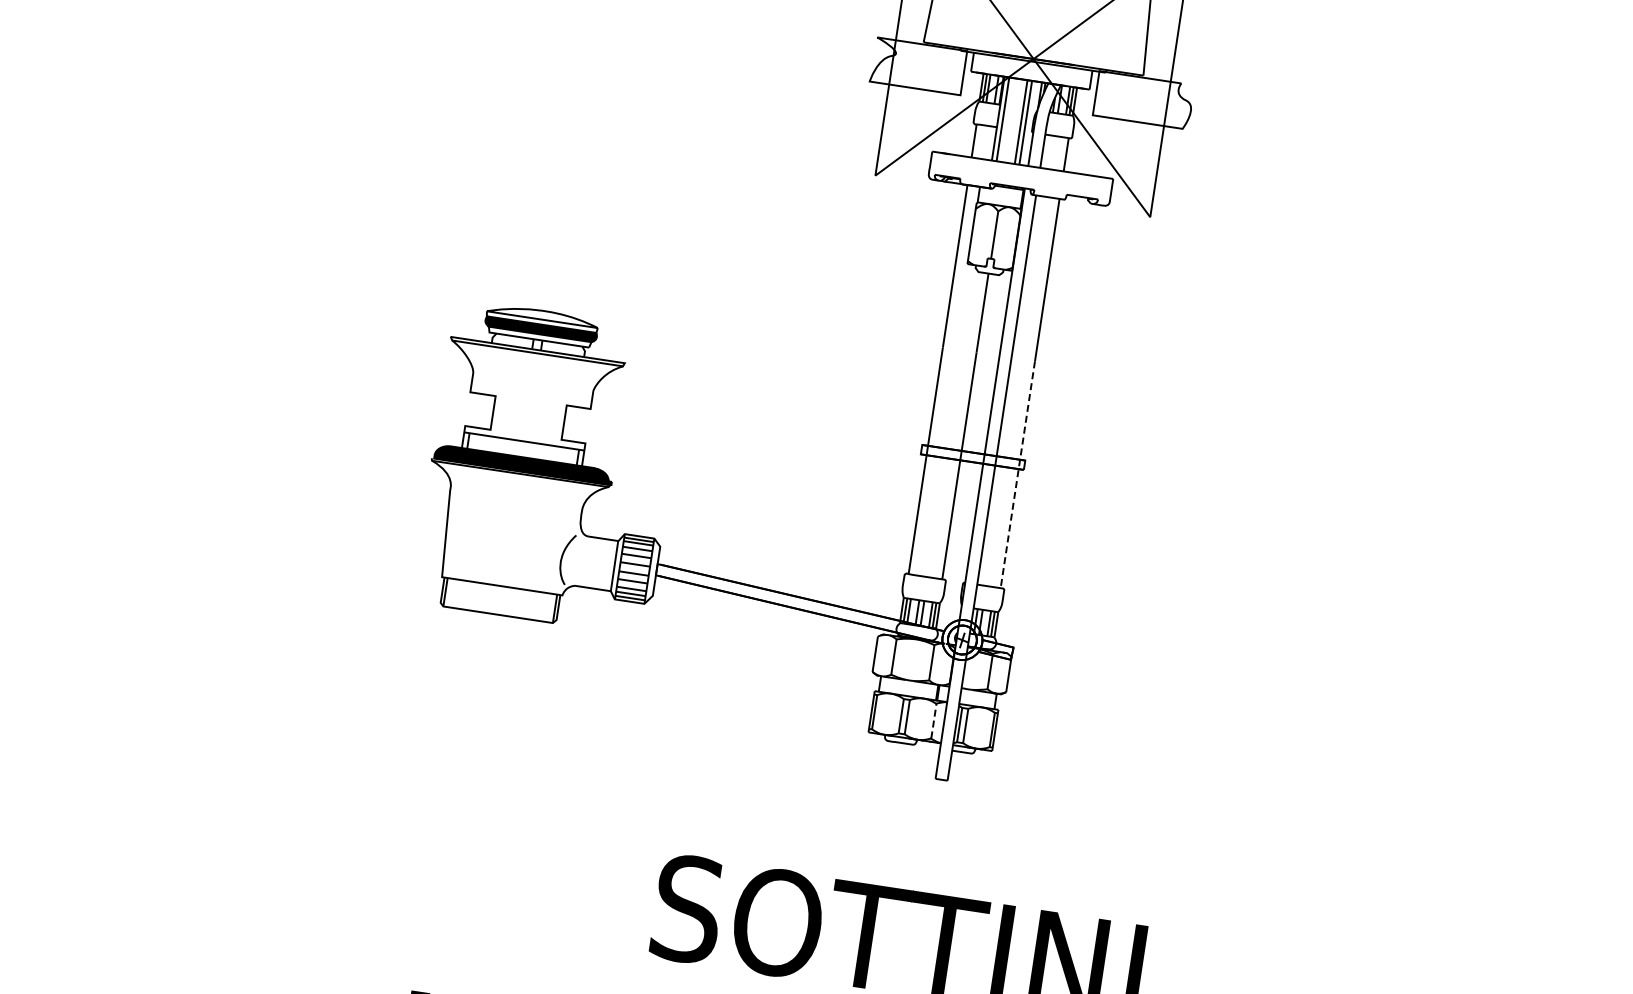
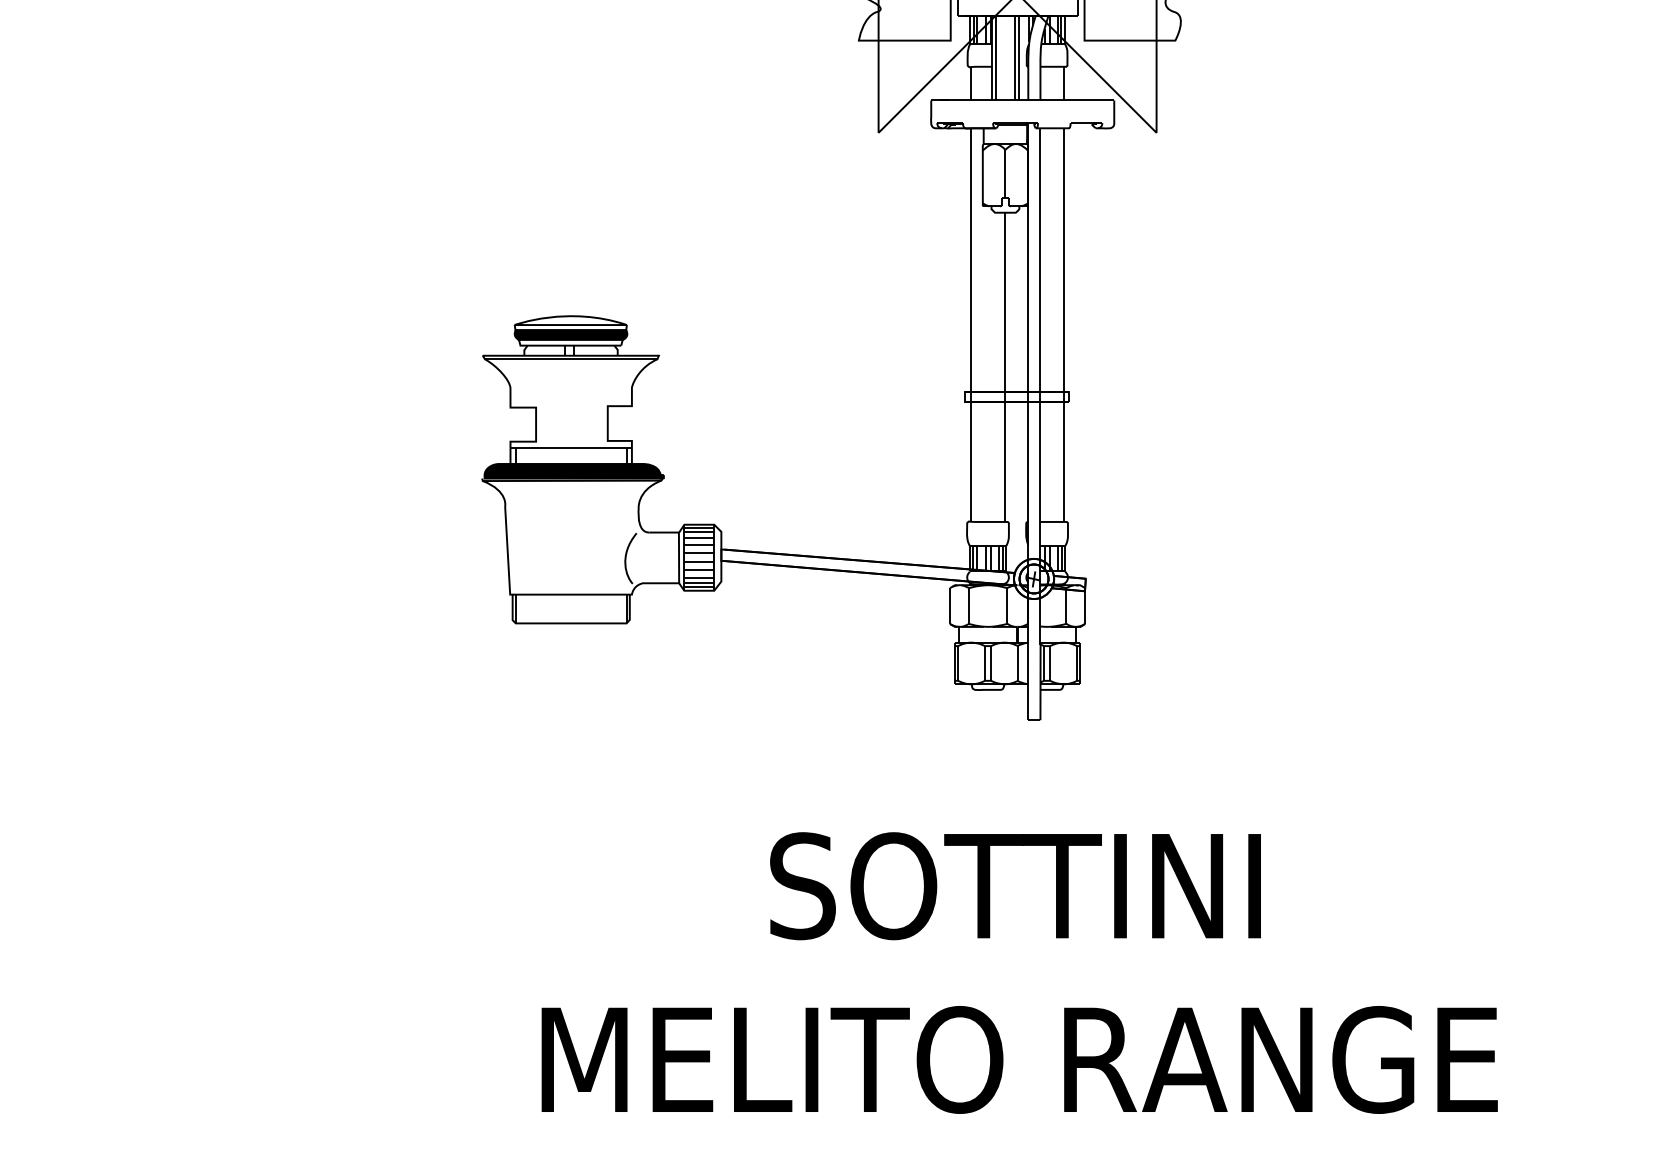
line: (1018, 475) -> (1064, 407), dashed -> solid
line: (934, 720) -> (1018, 662), dashed -> solid

